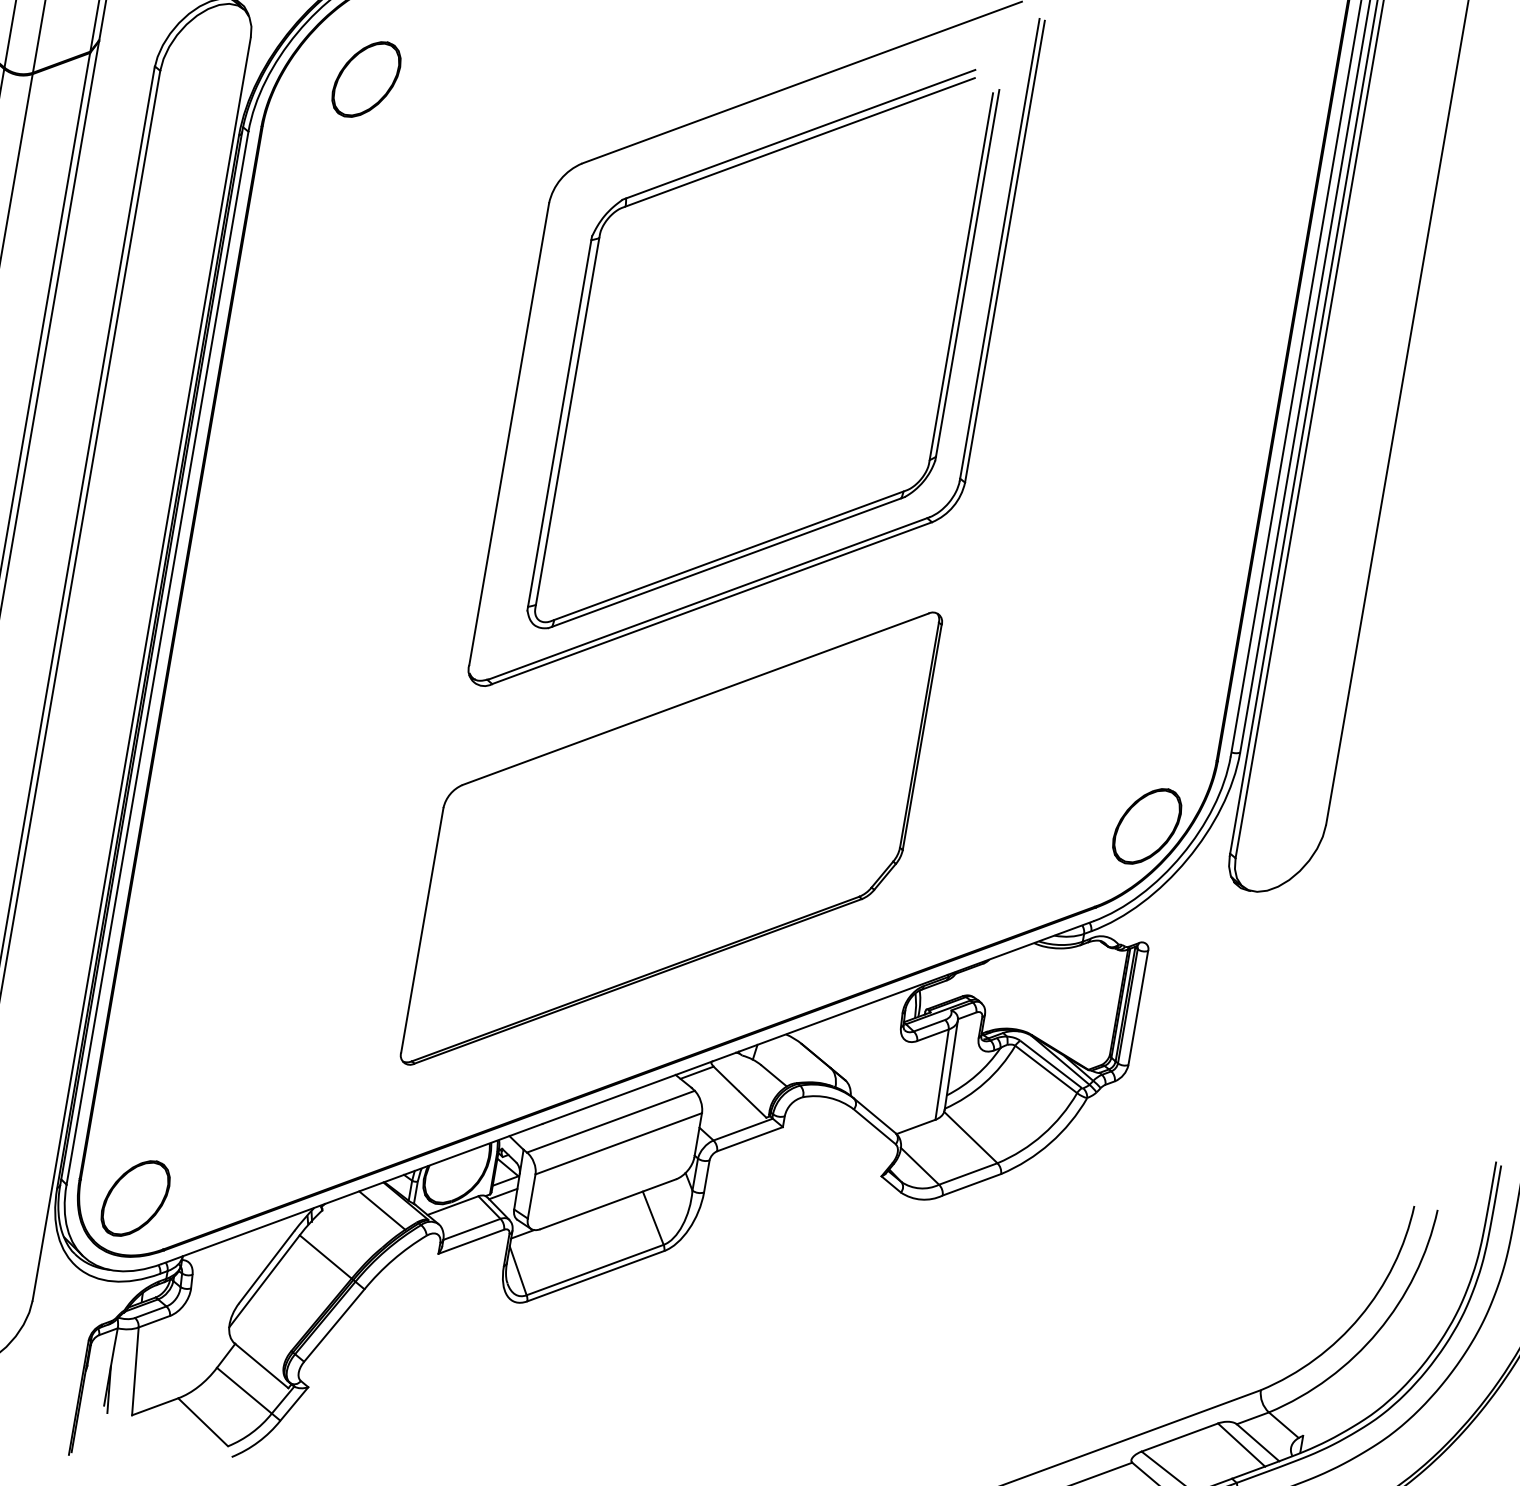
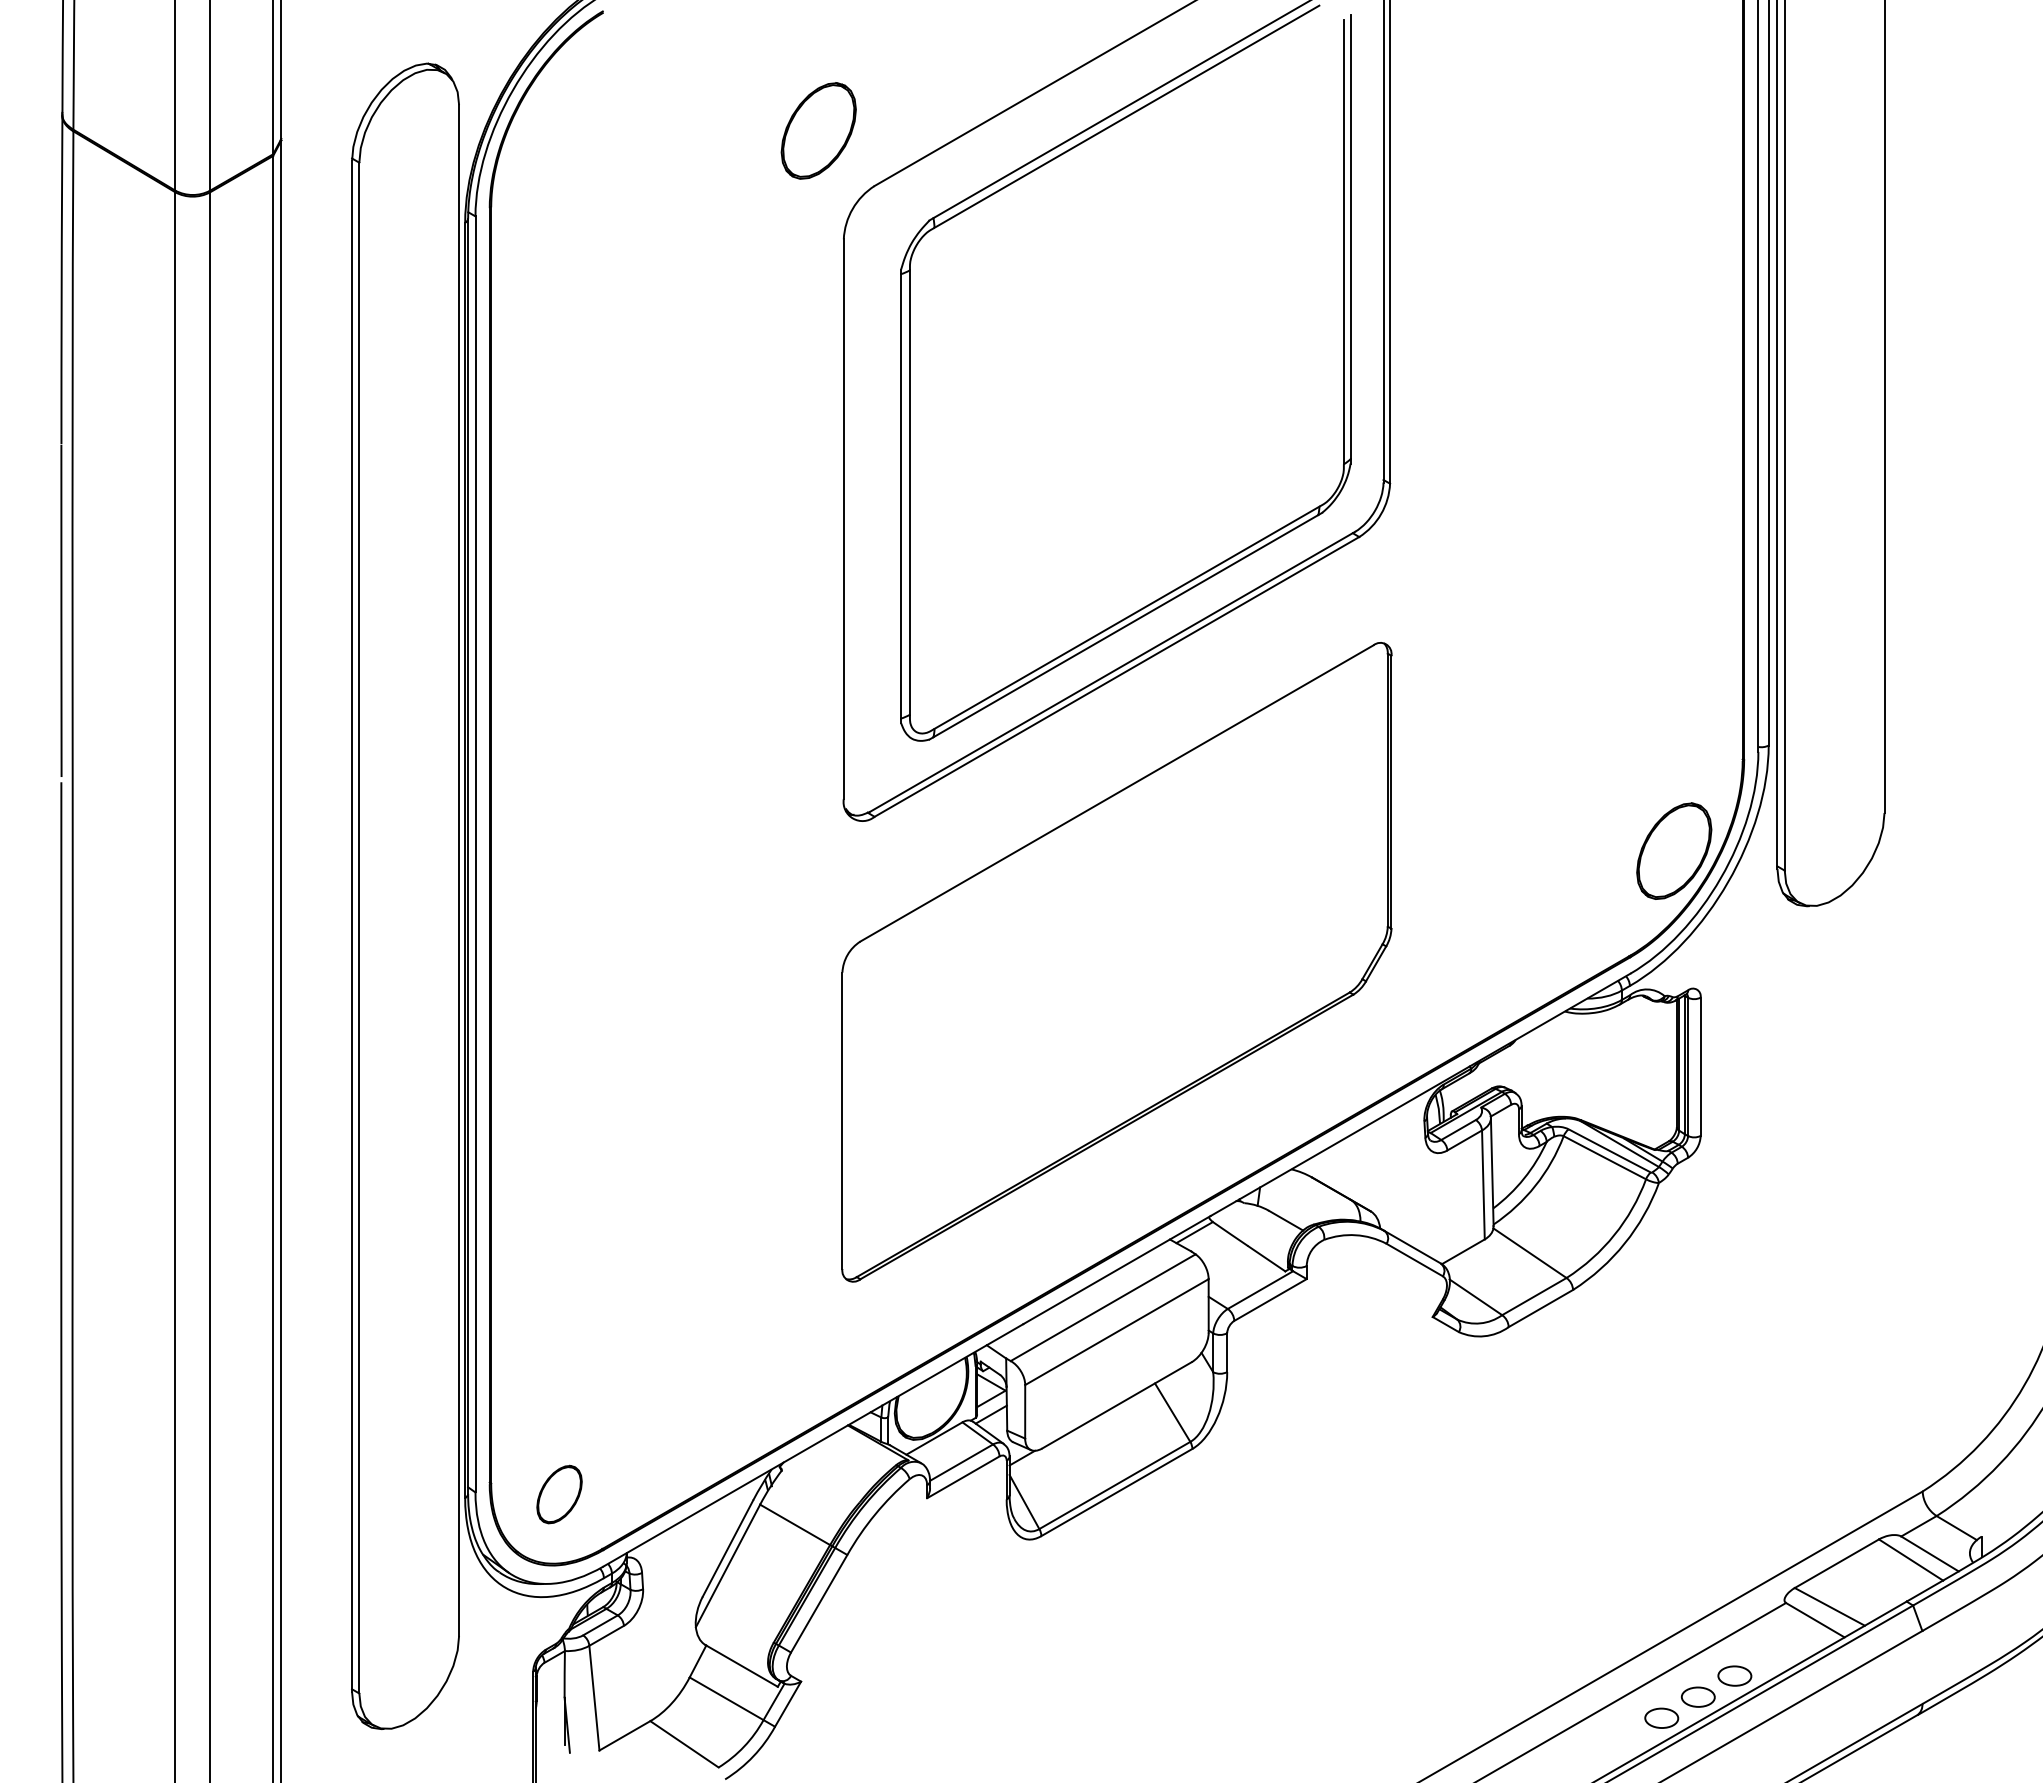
part: (366, 79) -> (818, 130), moved
part: (135, 1198) -> (559, 1494), size x0.6
line: (382, 1210) -> (852, 1458), removed

